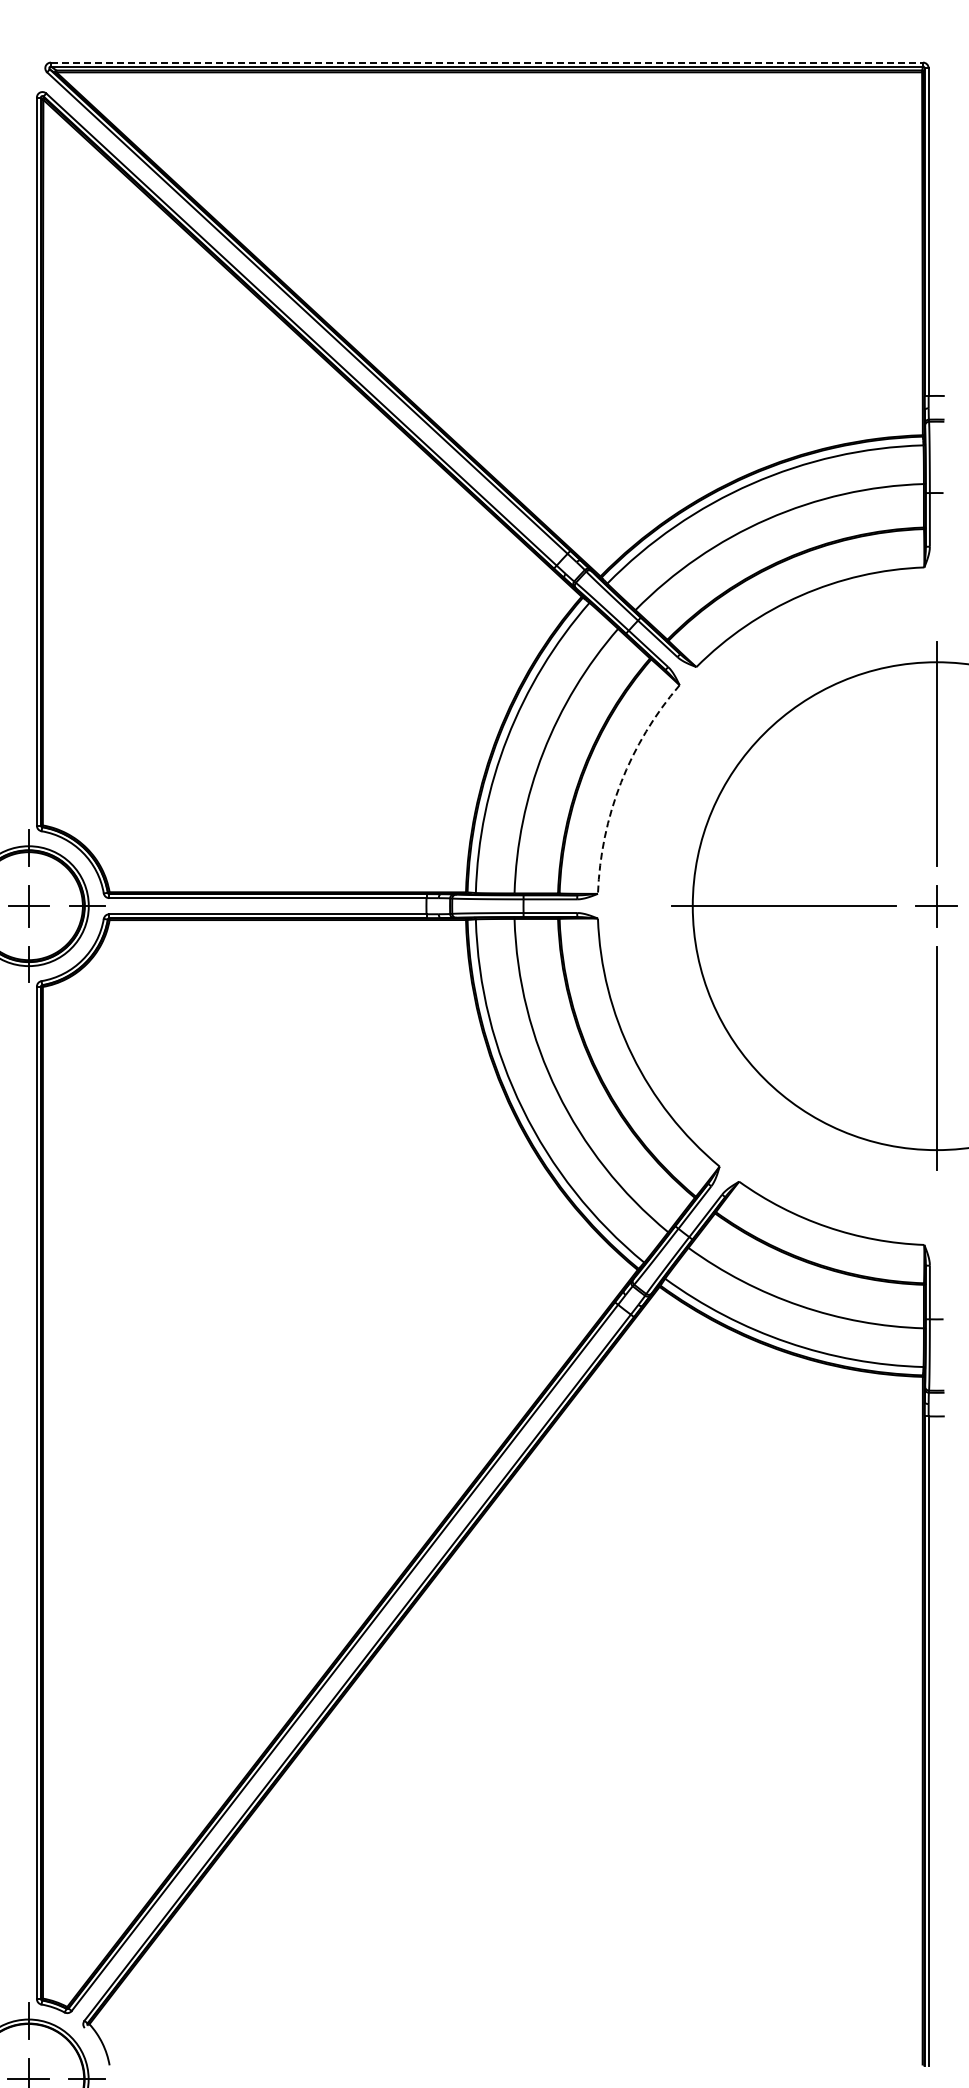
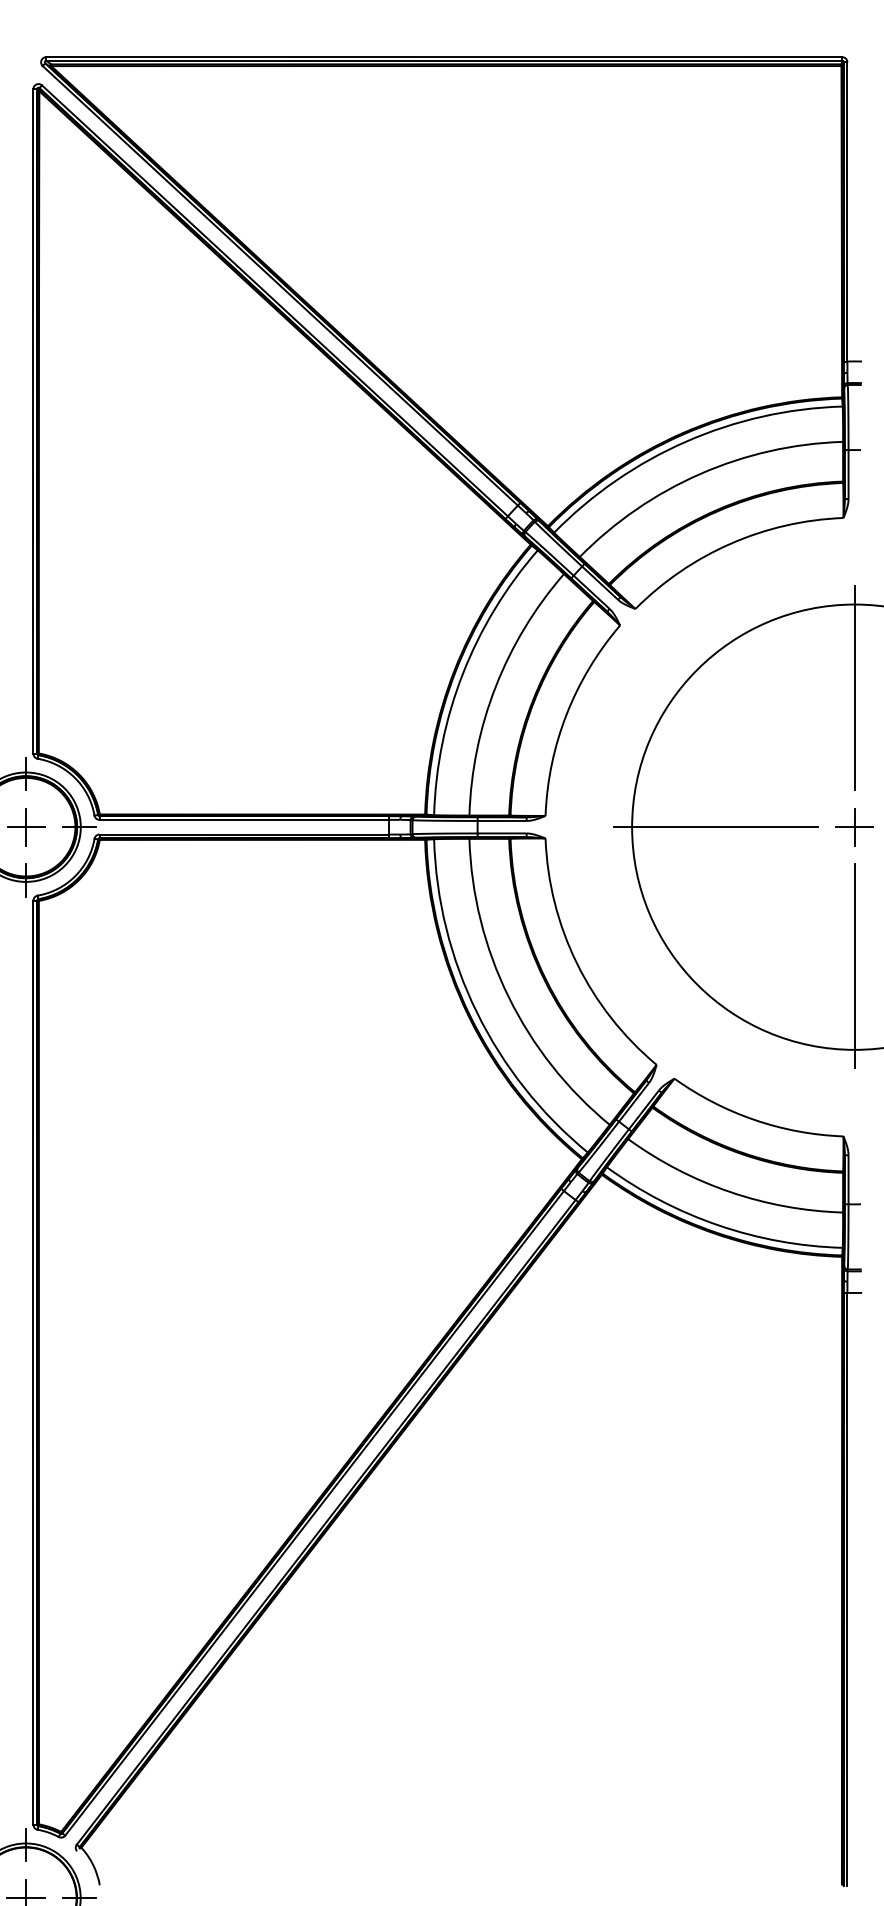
line: (487, 62) -> (444, 57), dashed -> solid
arc: (621, 782) -> (567, 714), dashed -> solid

